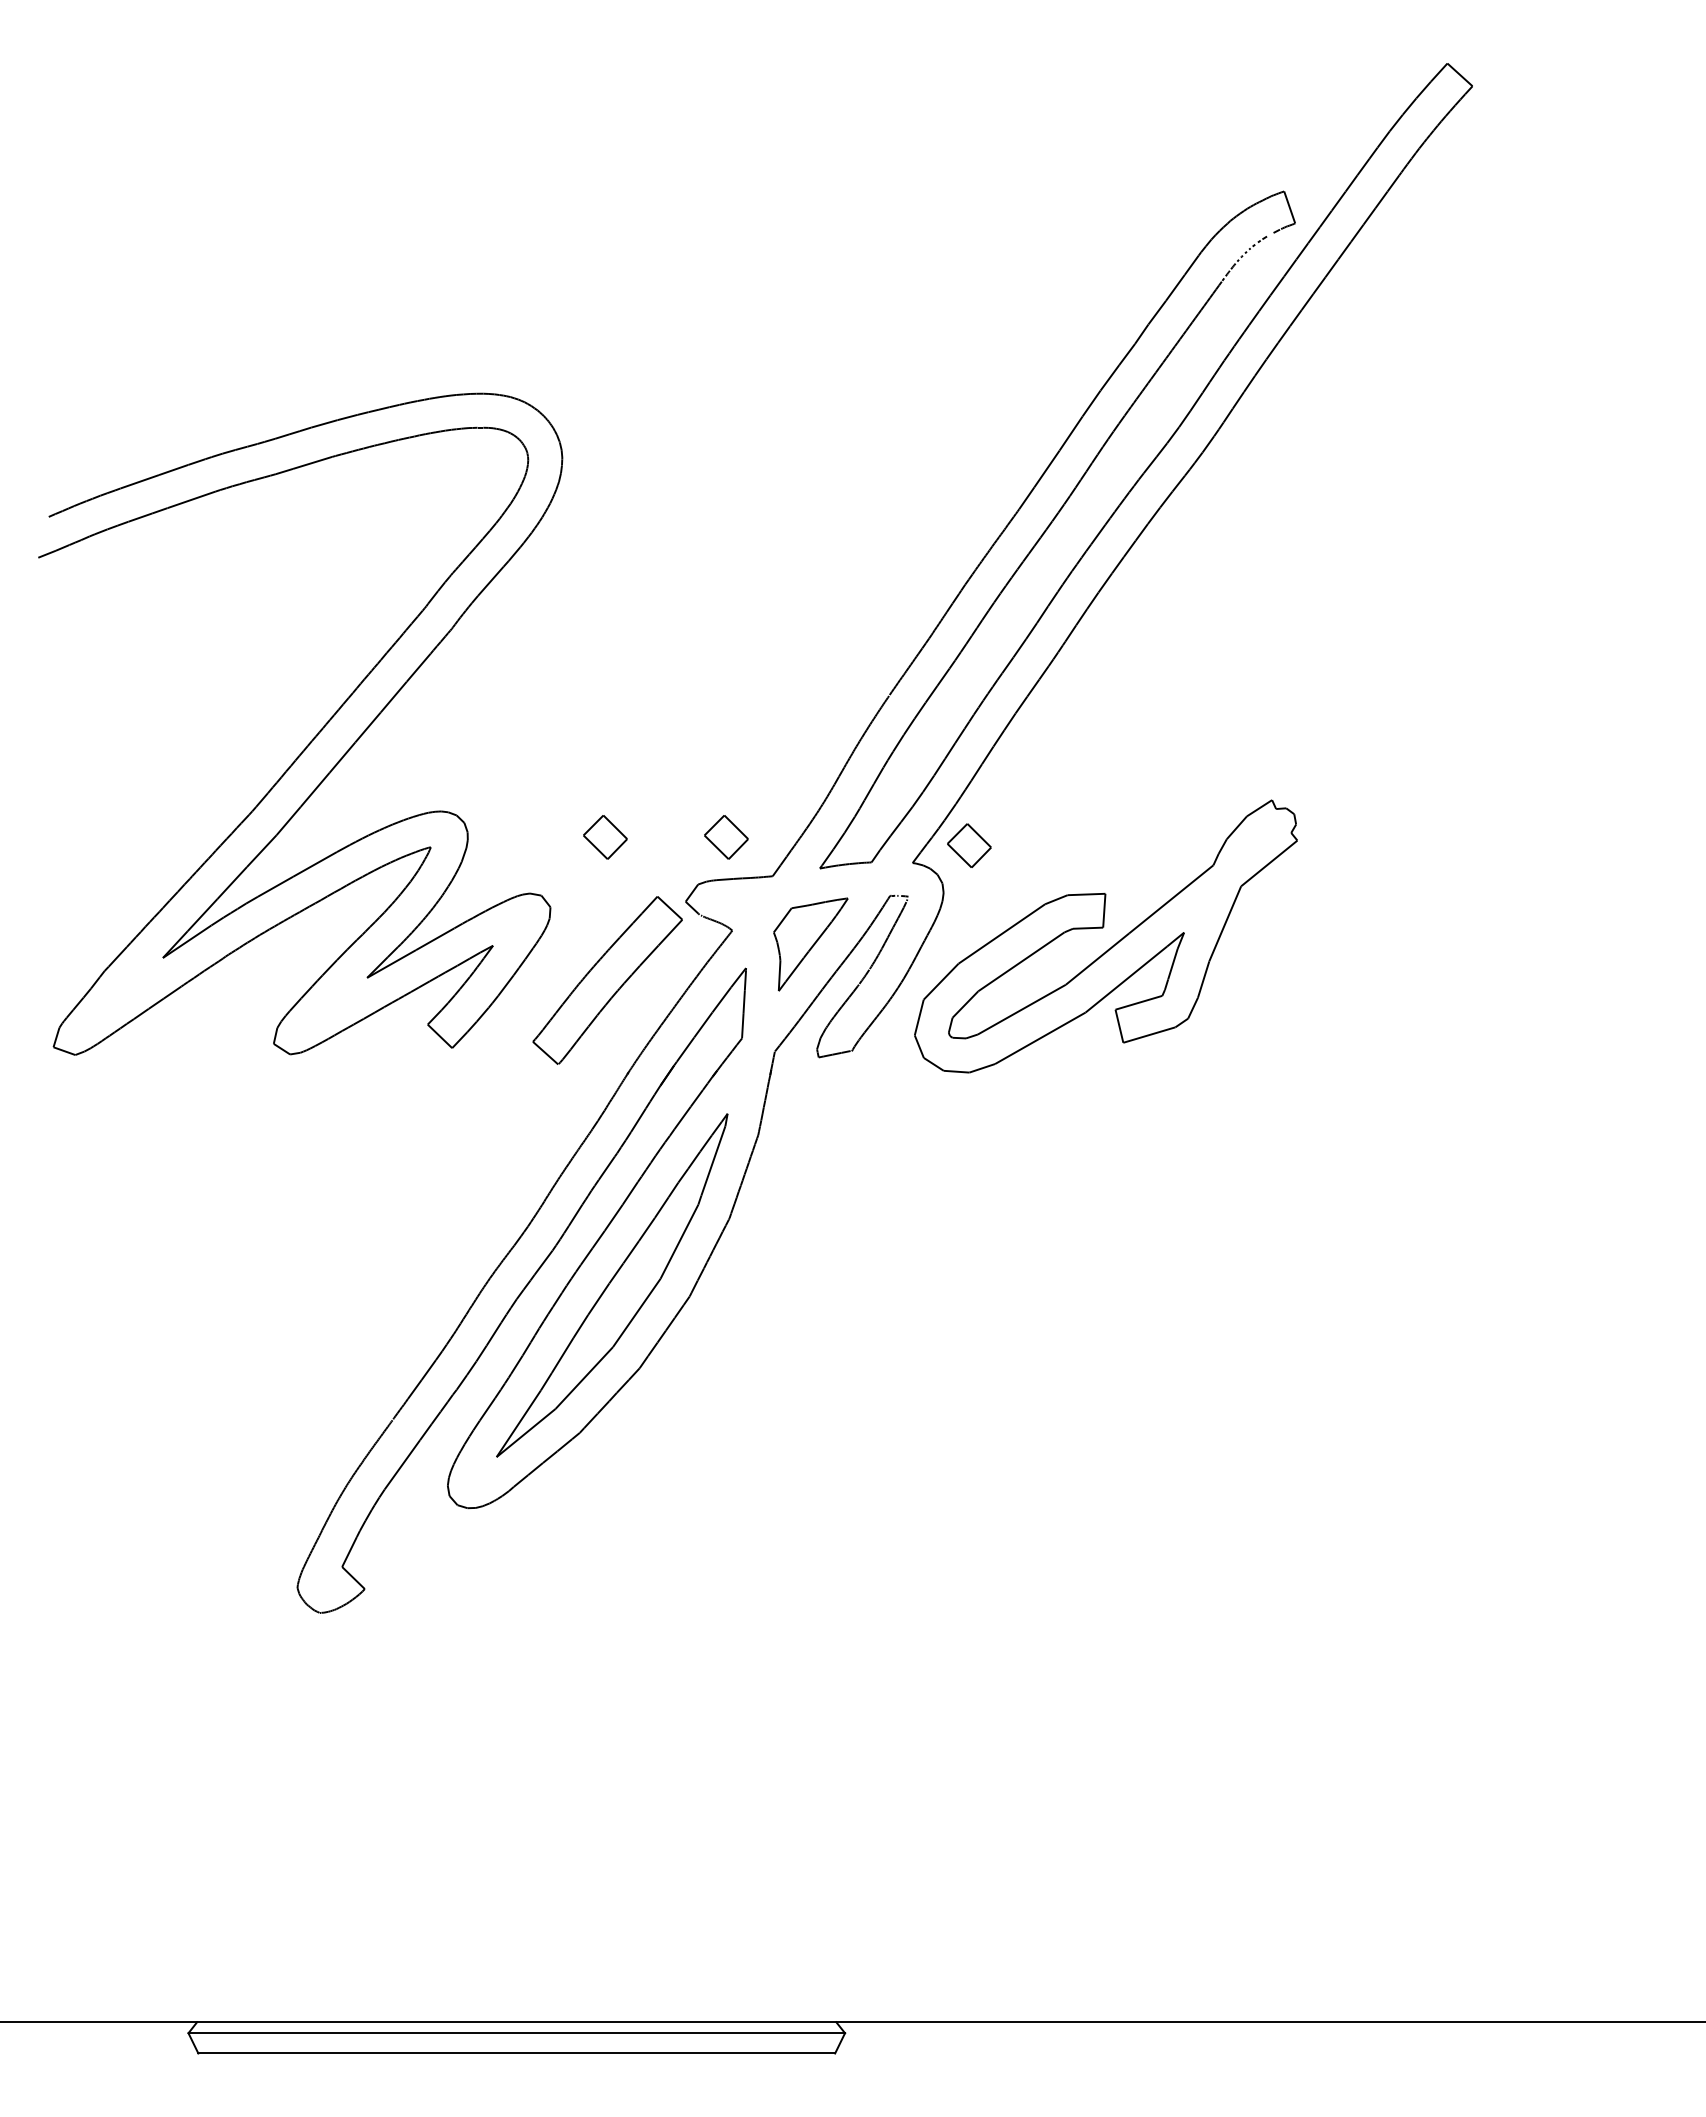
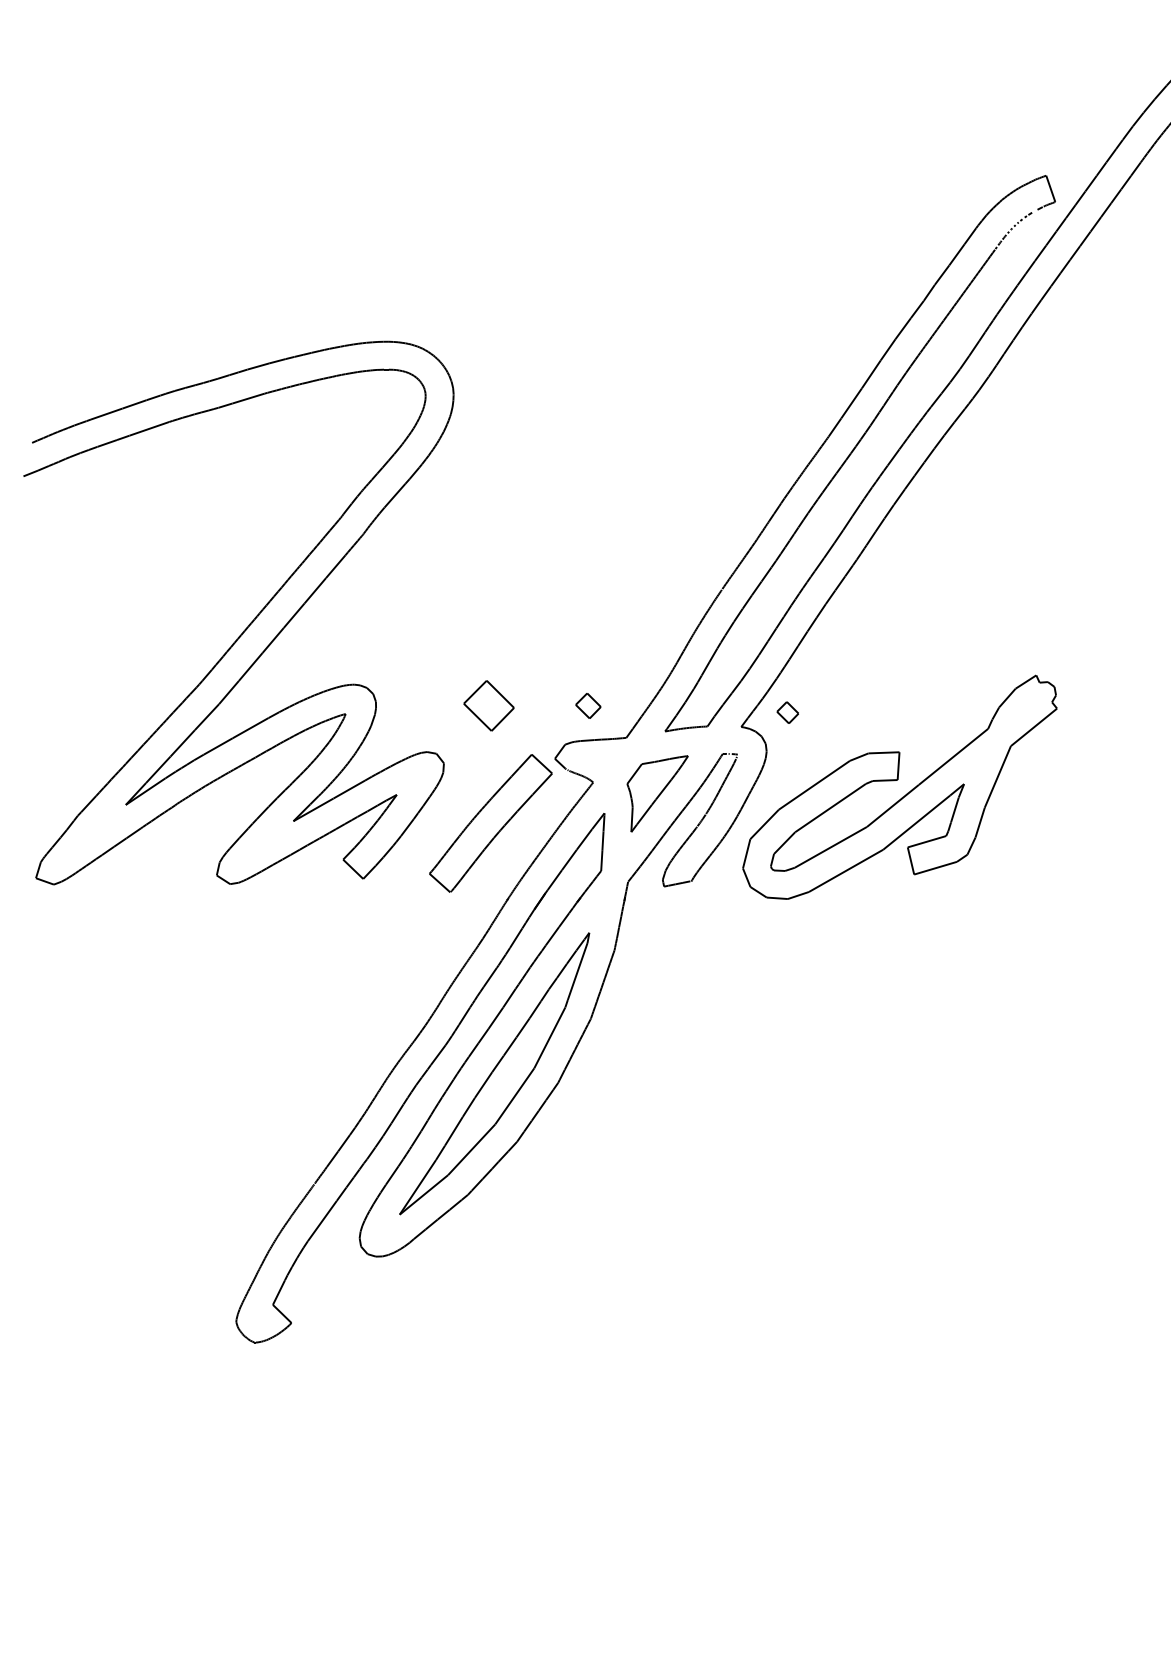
part: (605, 837) -> (489, 706), size x1.4
part: (726, 837) -> (588, 706), size x0.7
part: (969, 845) -> (787, 712), size x0.6

